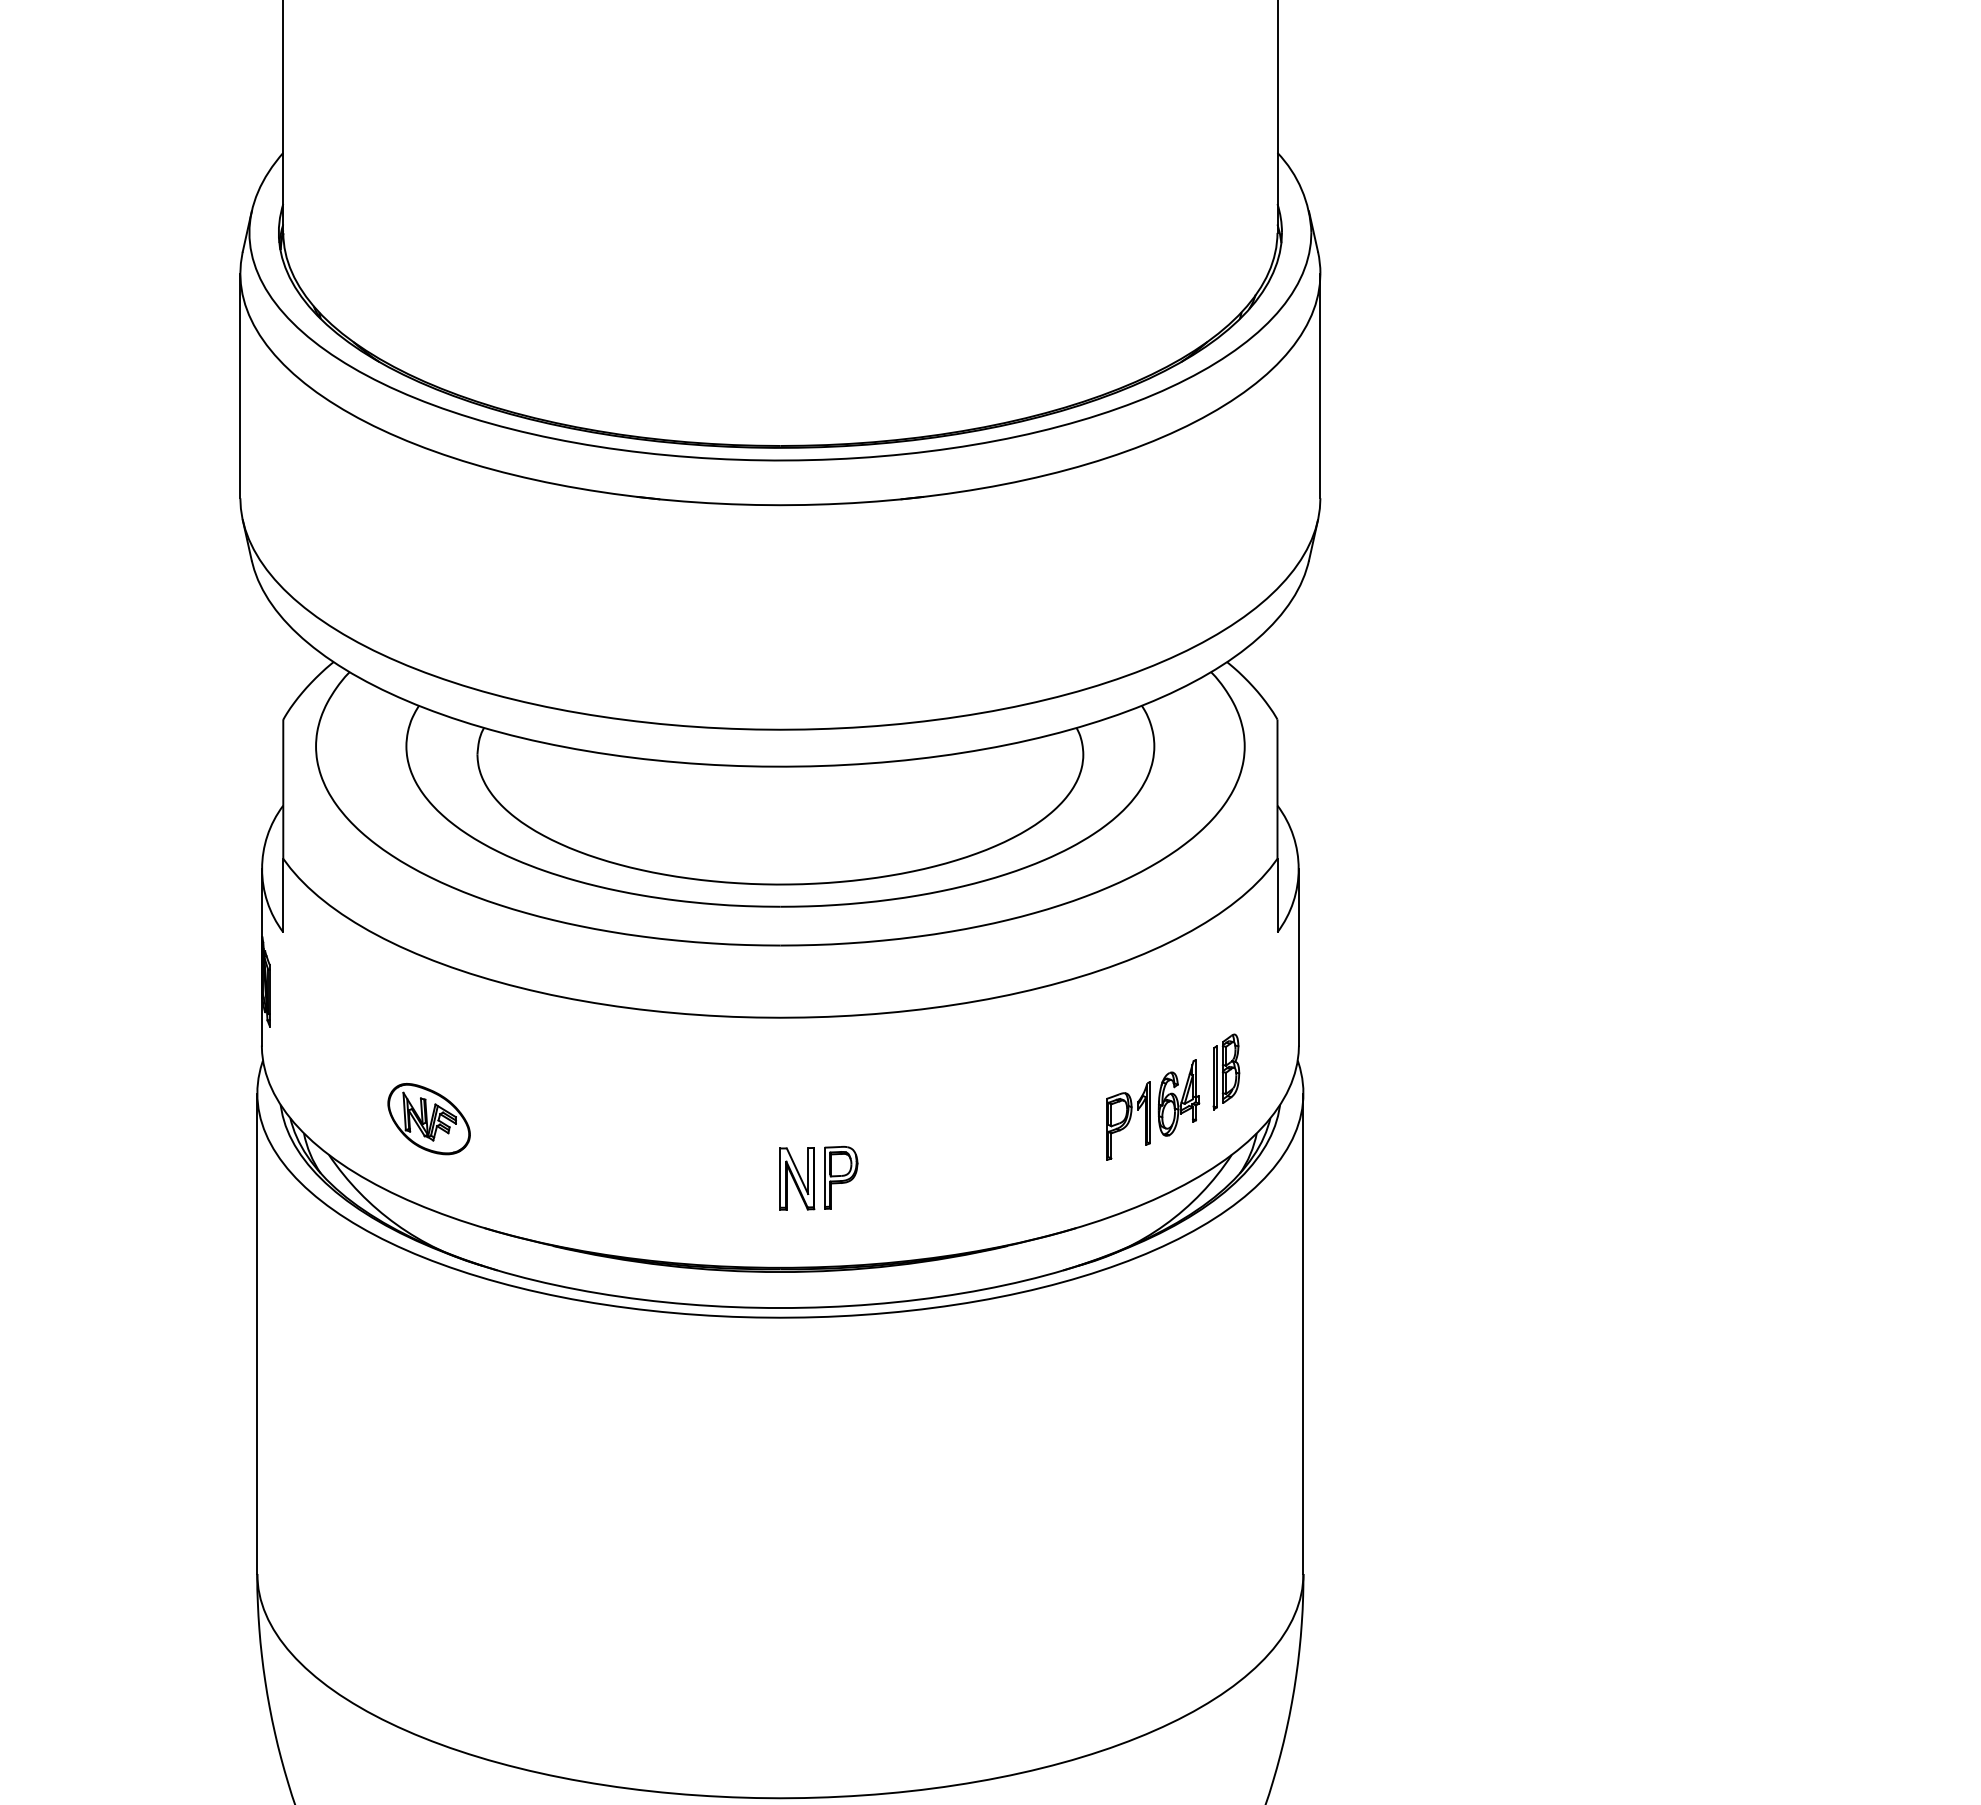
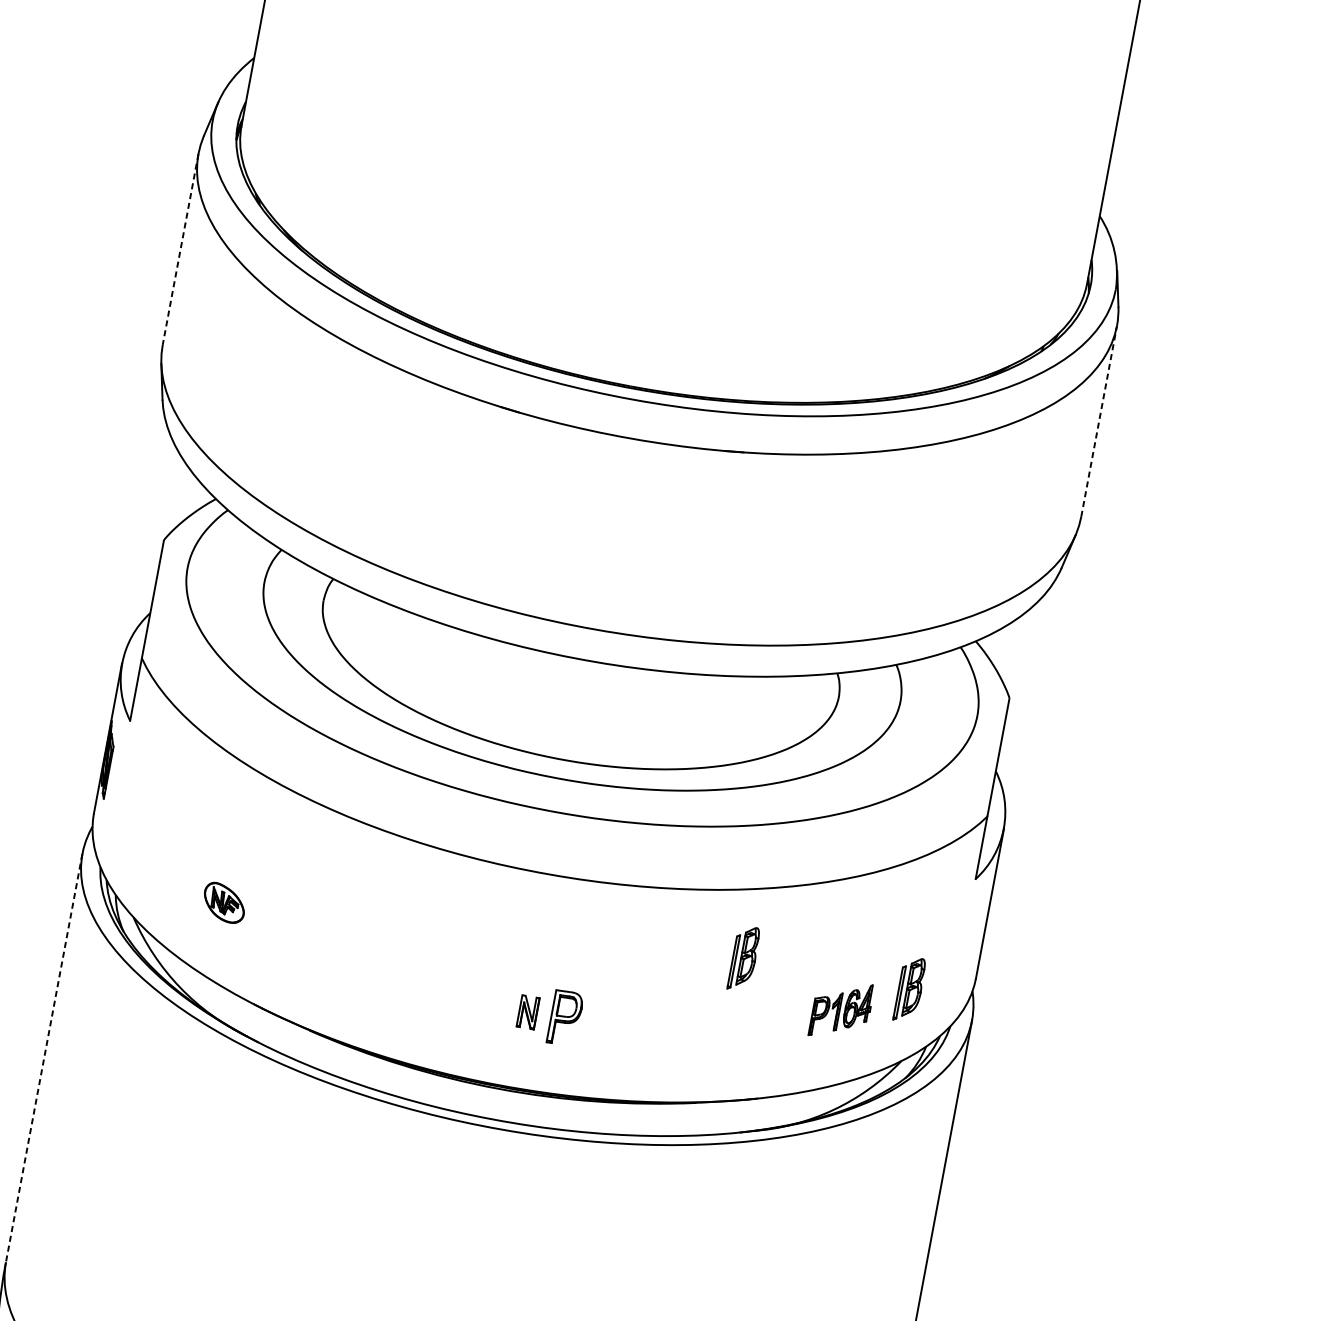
line: (1320, 385) -> (1099, 420), solid -> dashed
line: (240, 386) -> (180, 249), solid -> dashed
part: (1031, 1071) -> (744, 958), added
part: (1153, 1109) -> (842, 1010), size x0.7
part: (428, 1119) -> (223, 903), size x0.6
part: (797, 1178) -> (528, 1012), size x0.6
line: (257, 1334) -> (44, 1058), solid -> dashed

